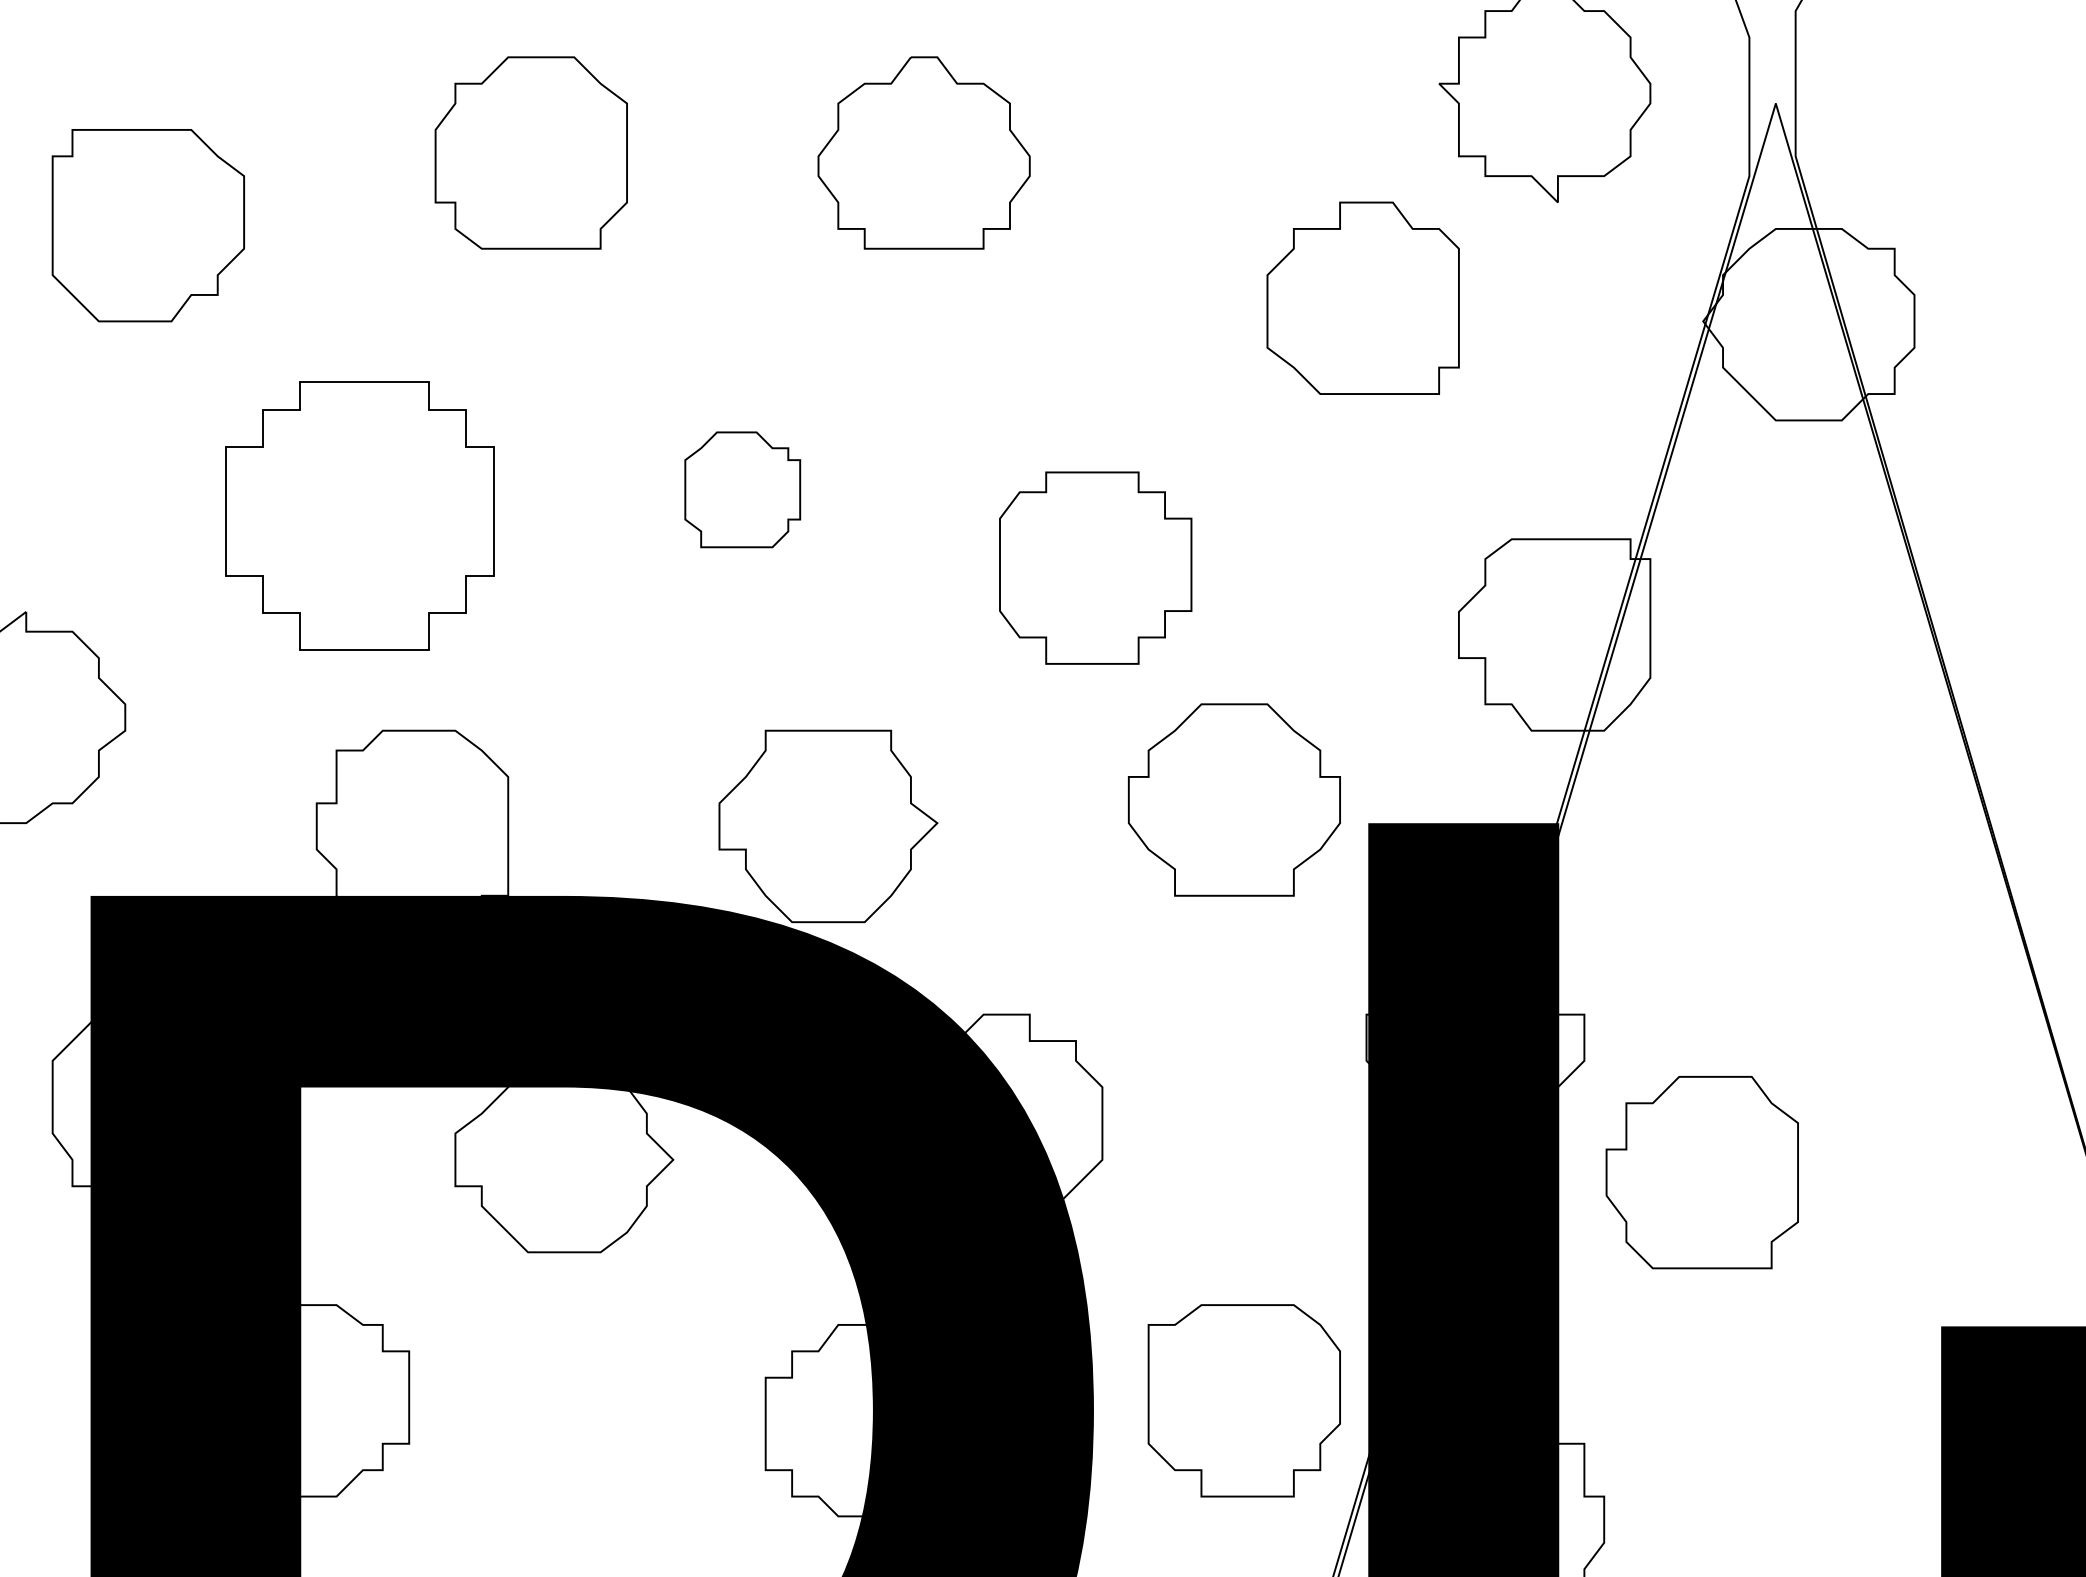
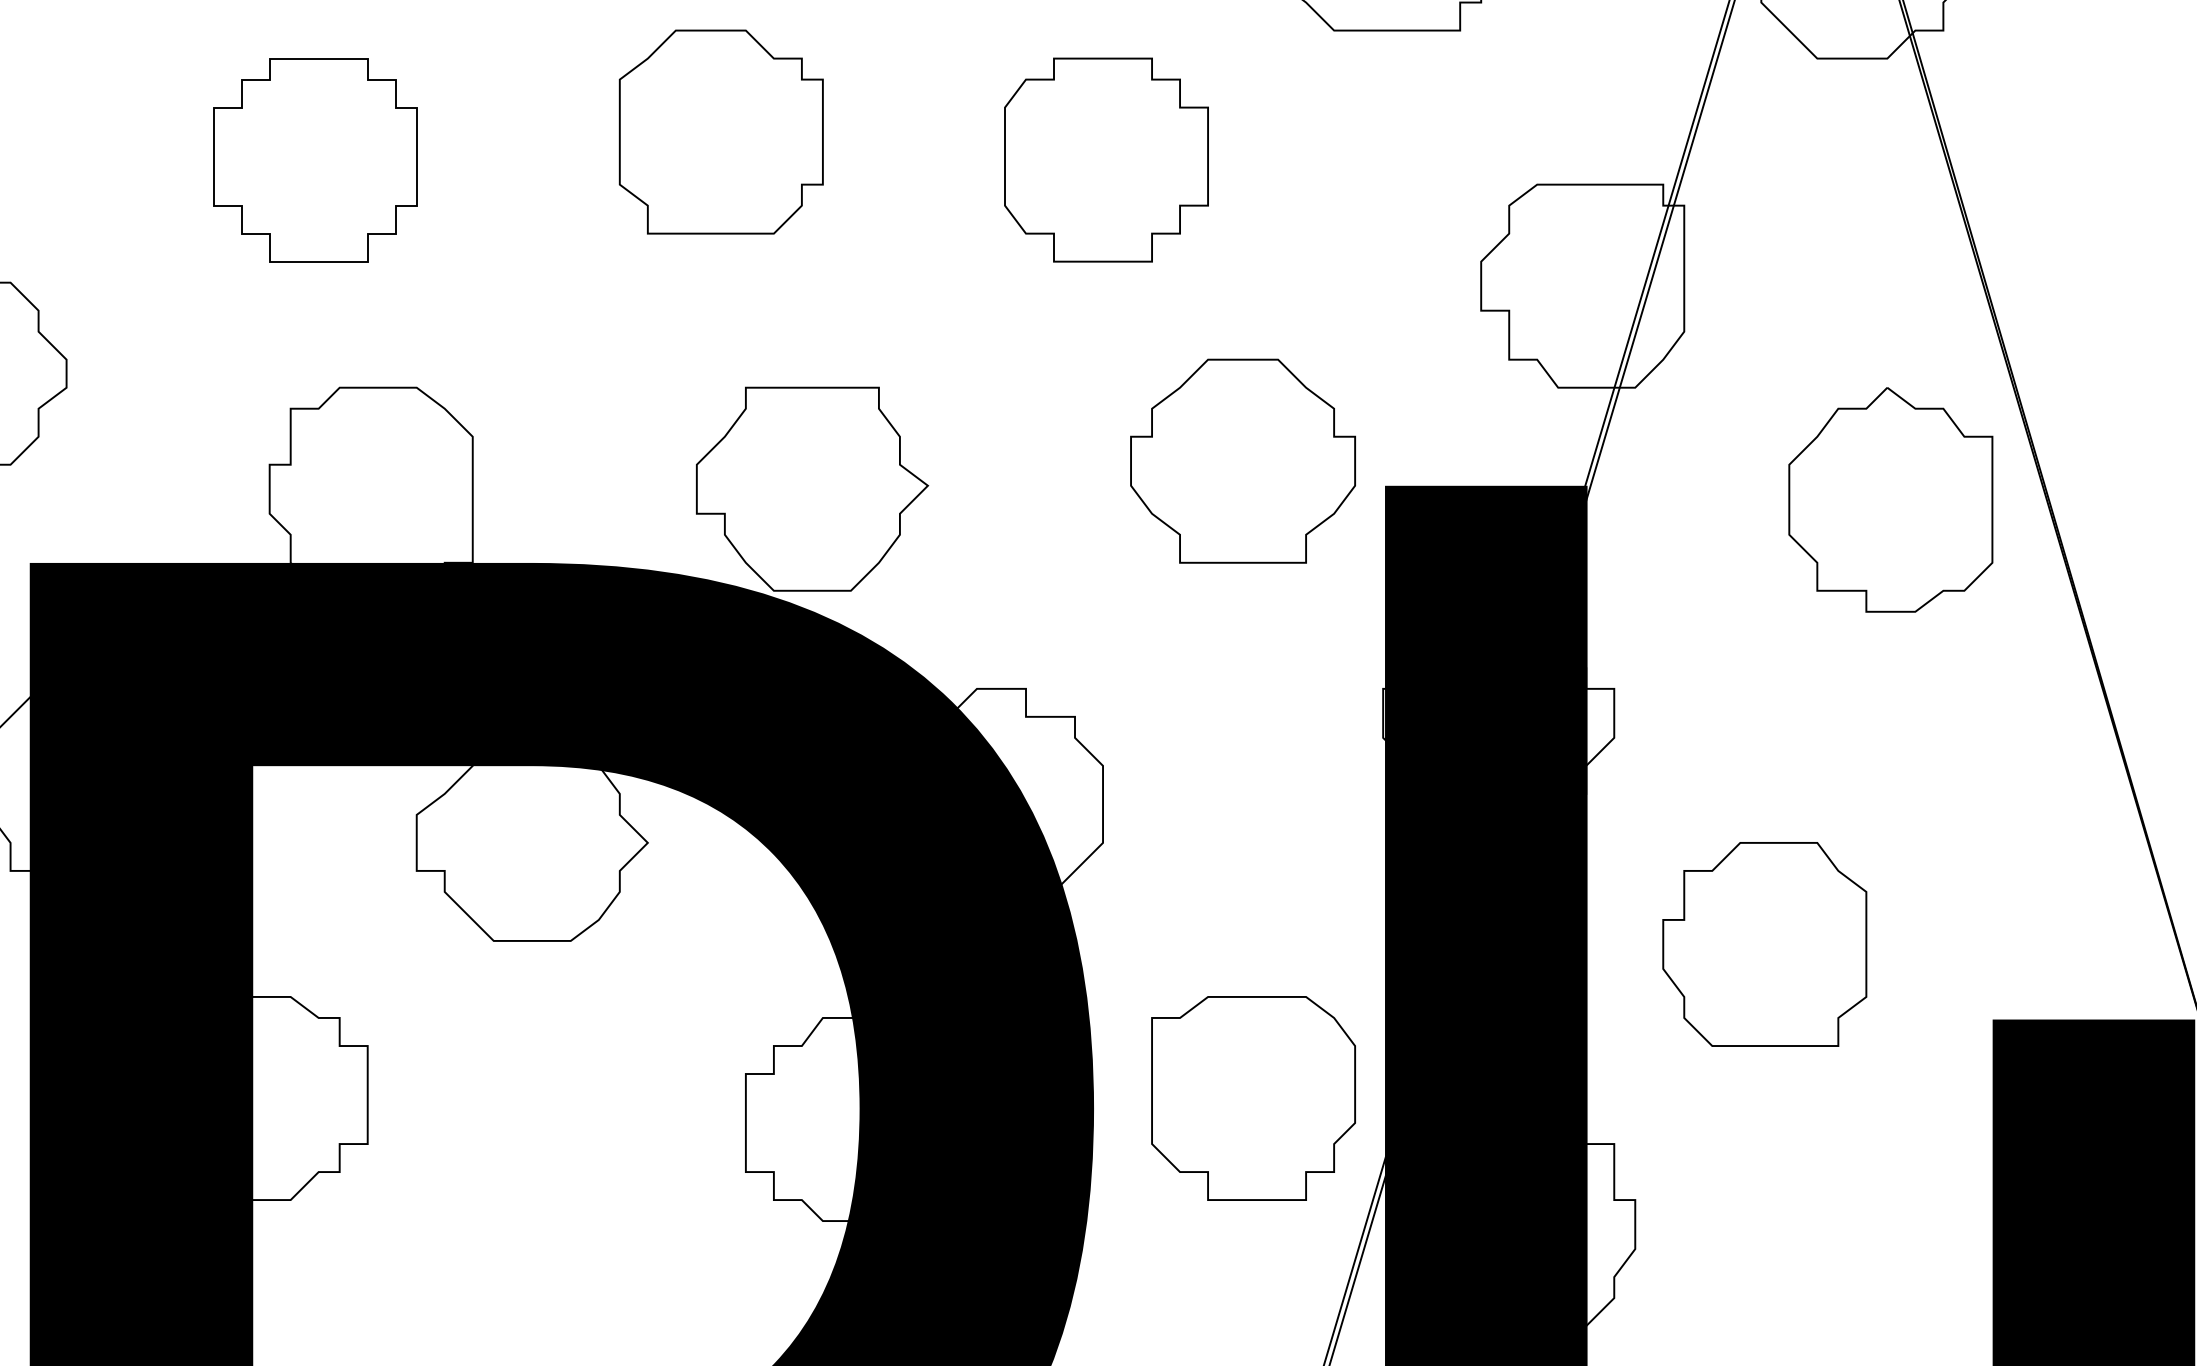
part: (742, 489) -> (721, 131), size x1.67
part: (359, 515) -> (315, 159), size x0.71
part: (1095, 567) -> (1106, 159), moved
part: (1844, 836) -> (1890, 499), added
part: (1701, 1172) -> (1763, 944), moved

